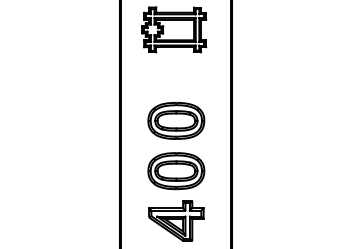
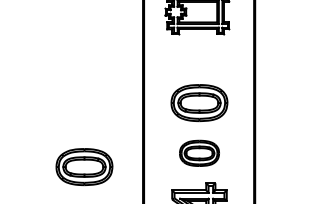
part: (176, 171) -> (199, 153), size x0.7
part: (61, 184) -> (84, 166), added

